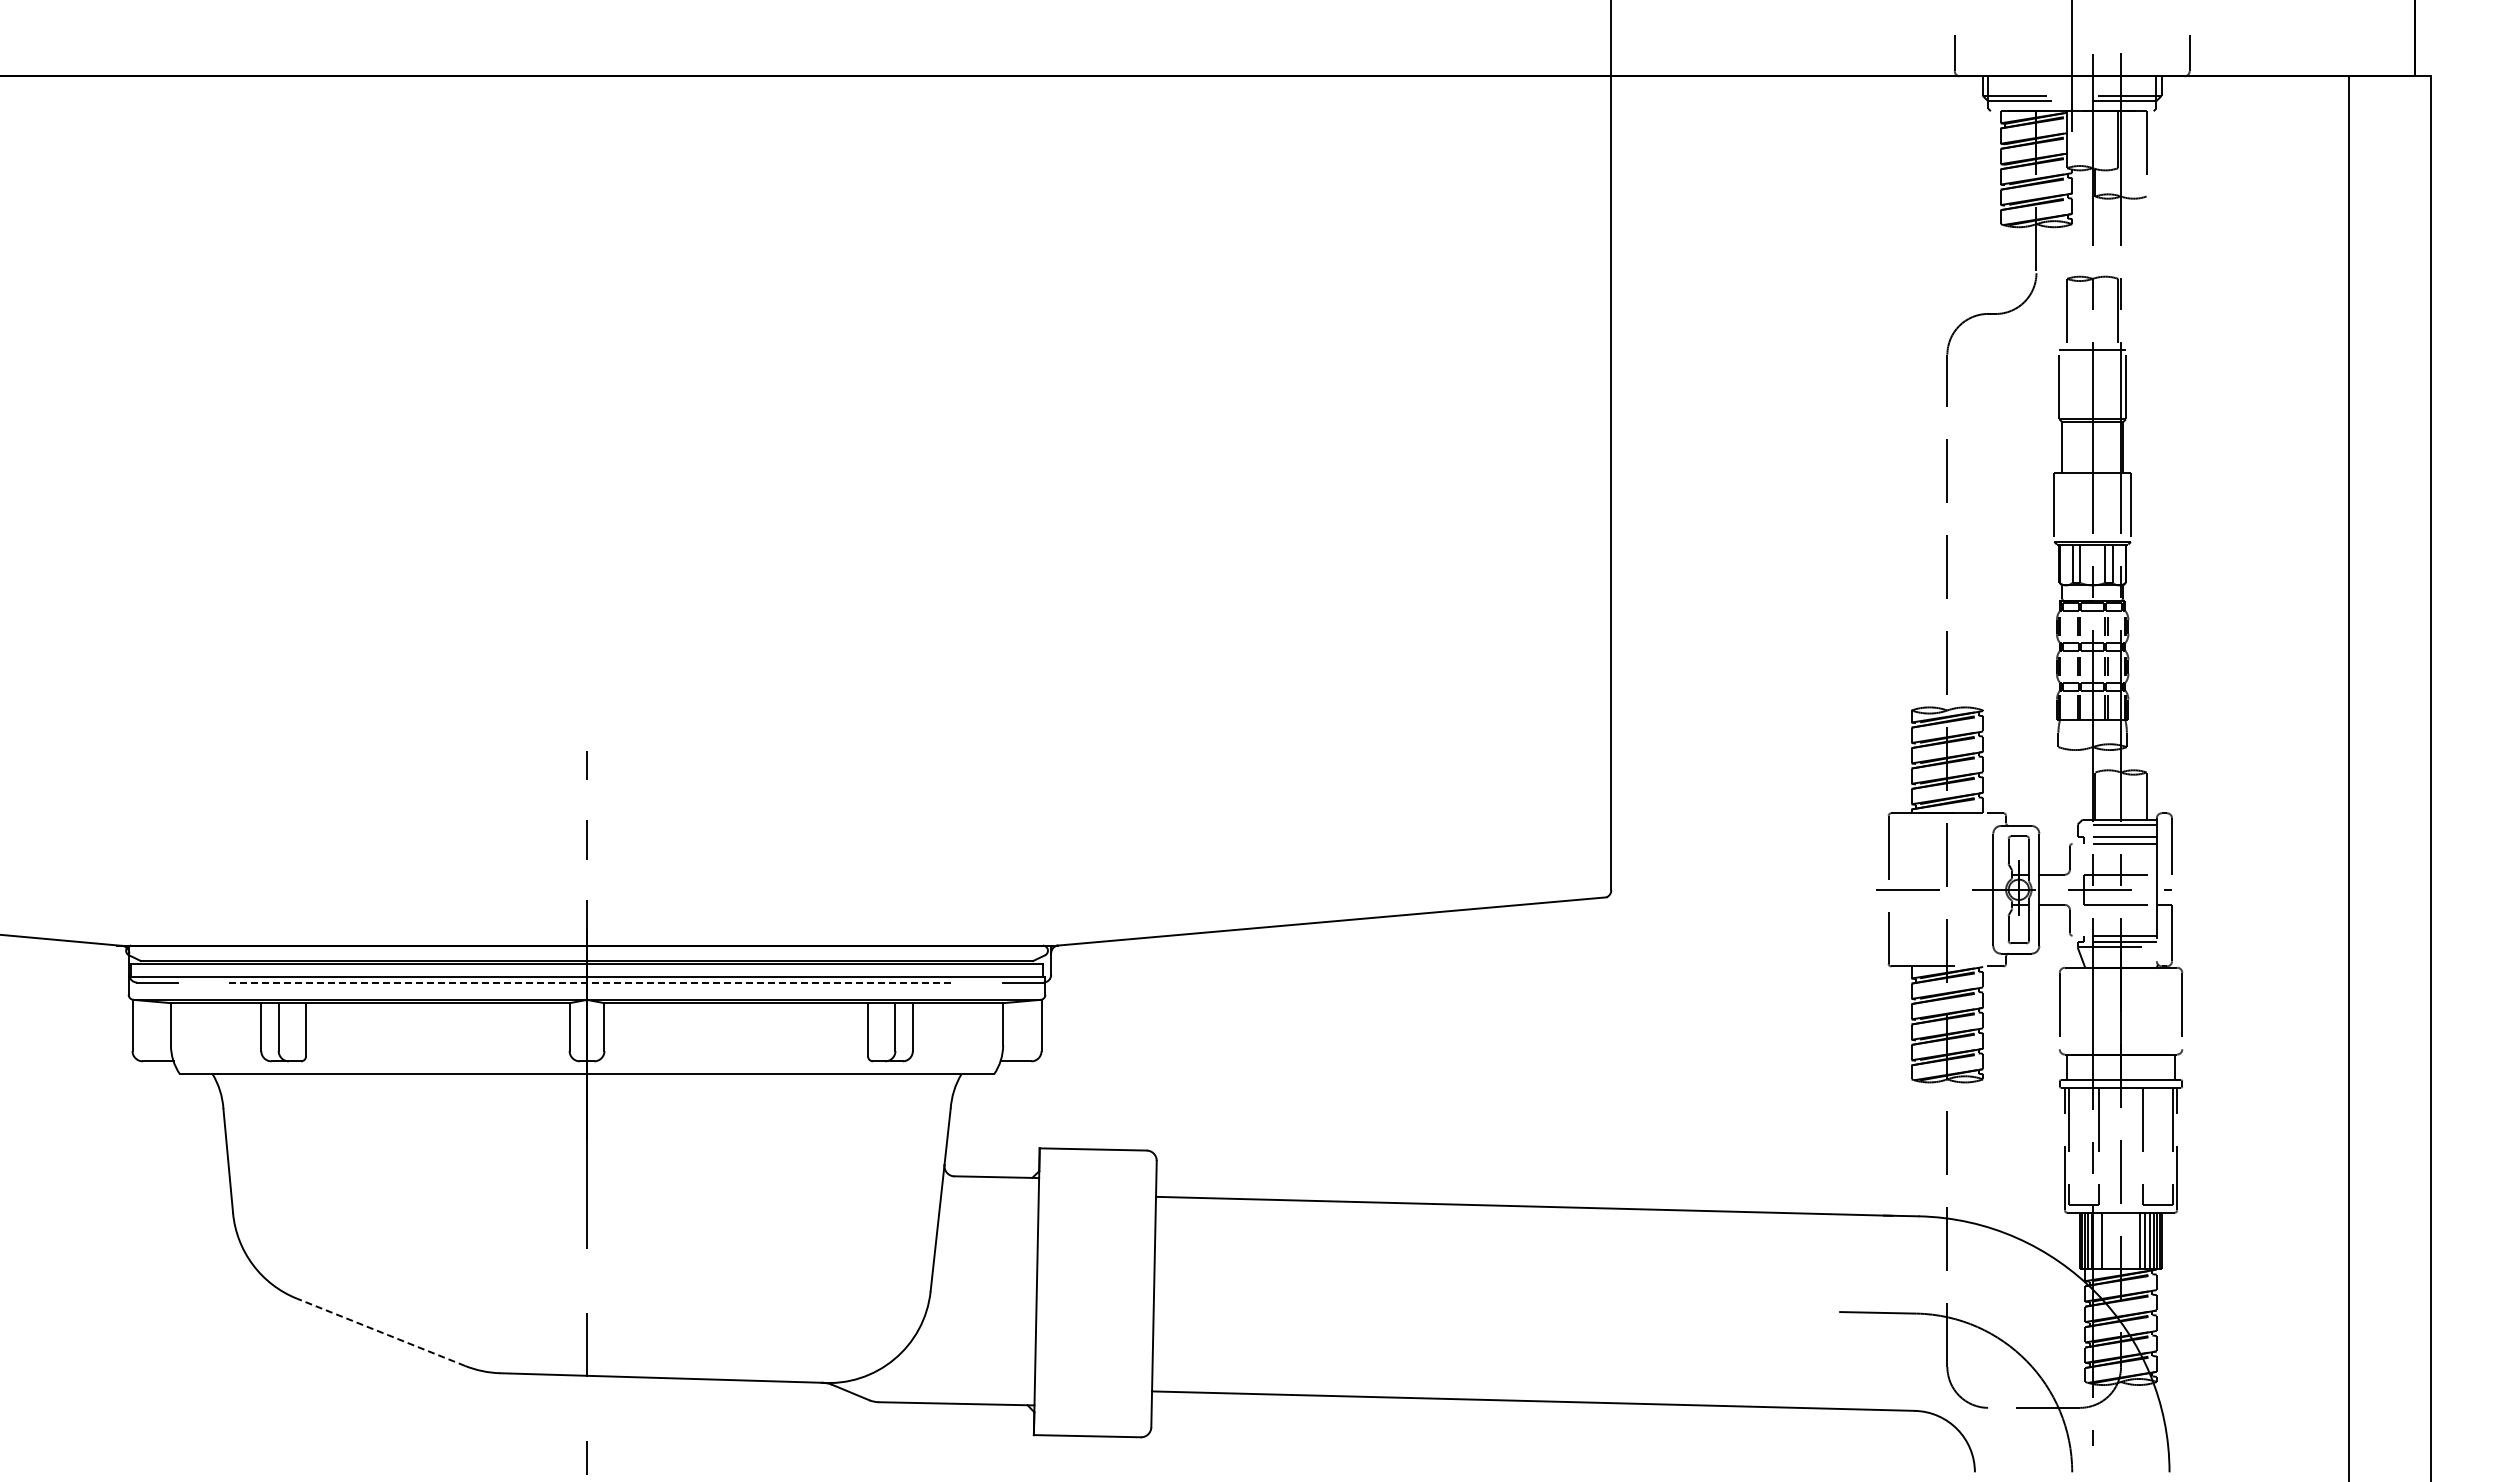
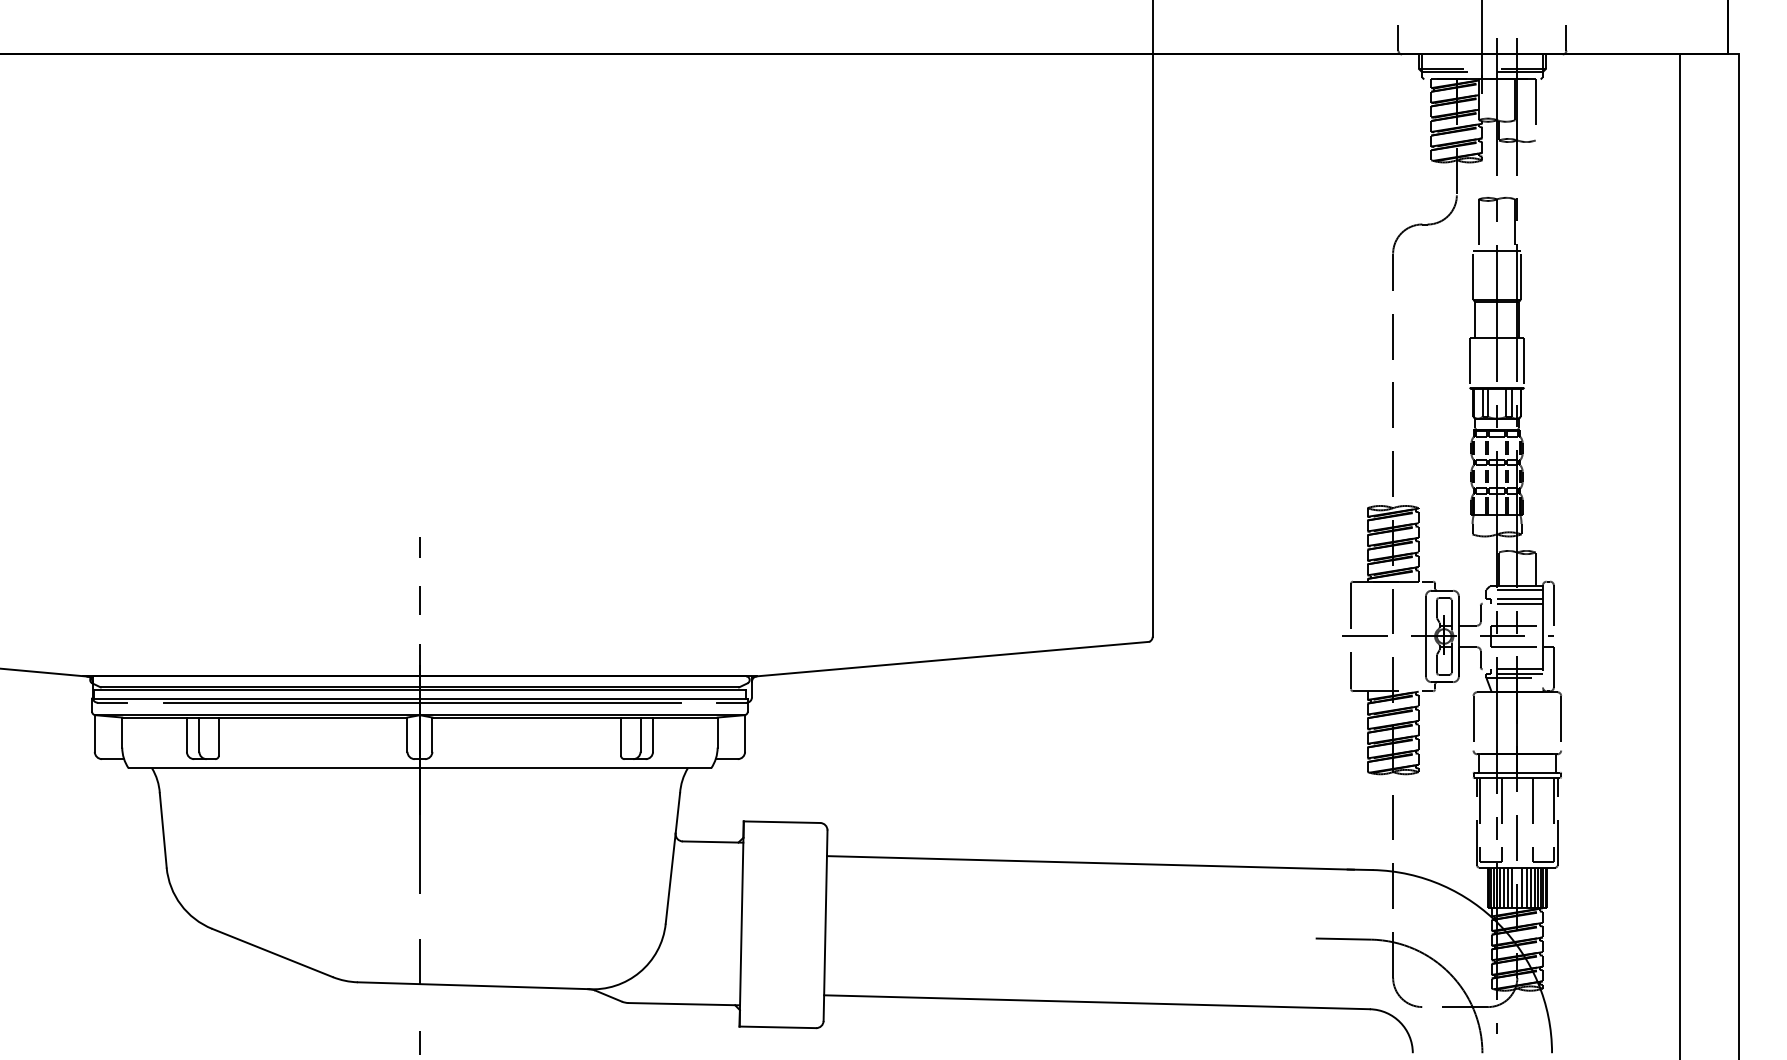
line: (589, 982) -> (421, 702), dashed -> solid
line: (2097, 1240) -> (1500, 887), added
line: (2107, 1240) -> (1507, 887), added
line: (2113, 1240) -> (1511, 887), added
line: (2128, 1240) -> (1522, 887), added
line: (2134, 1240) -> (1526, 887), added
line: (381, 1332) -> (272, 953), dashed -> solid

